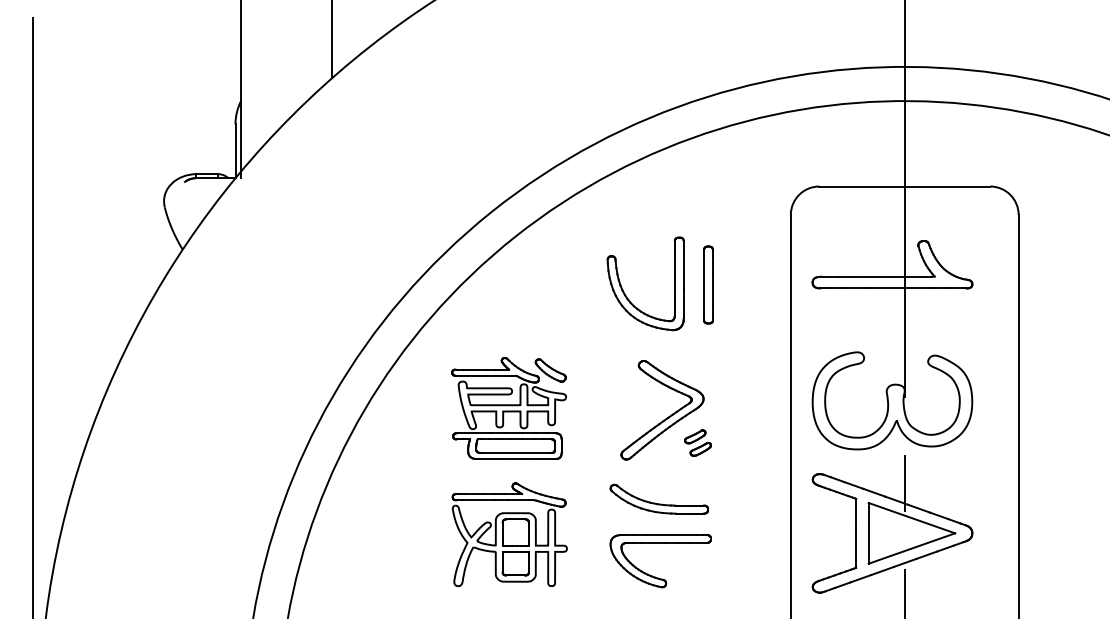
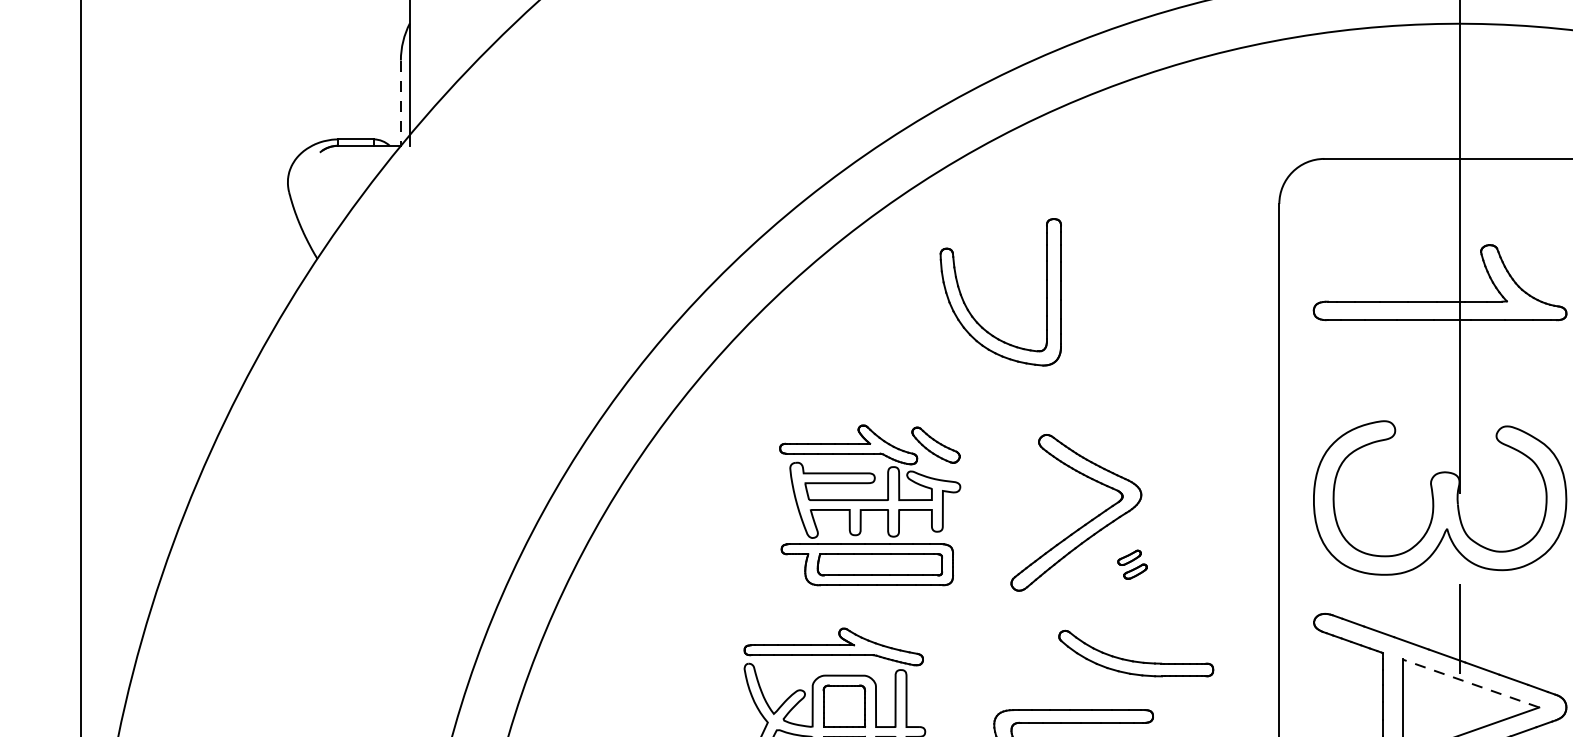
line: (235, 151) -> (400, 103), solid -> dashed
part: (708, 284) -> (1149, 313), removed
part: (625, 293) -> (968, 307), moved
part: (508, 408) -> (869, 505), moved
part: (697, 442) -> (1131, 563), size x0.7
part: (658, 498) -> (1134, 652), moved
line: (911, 518) -> (1470, 684), solid -> dashed

